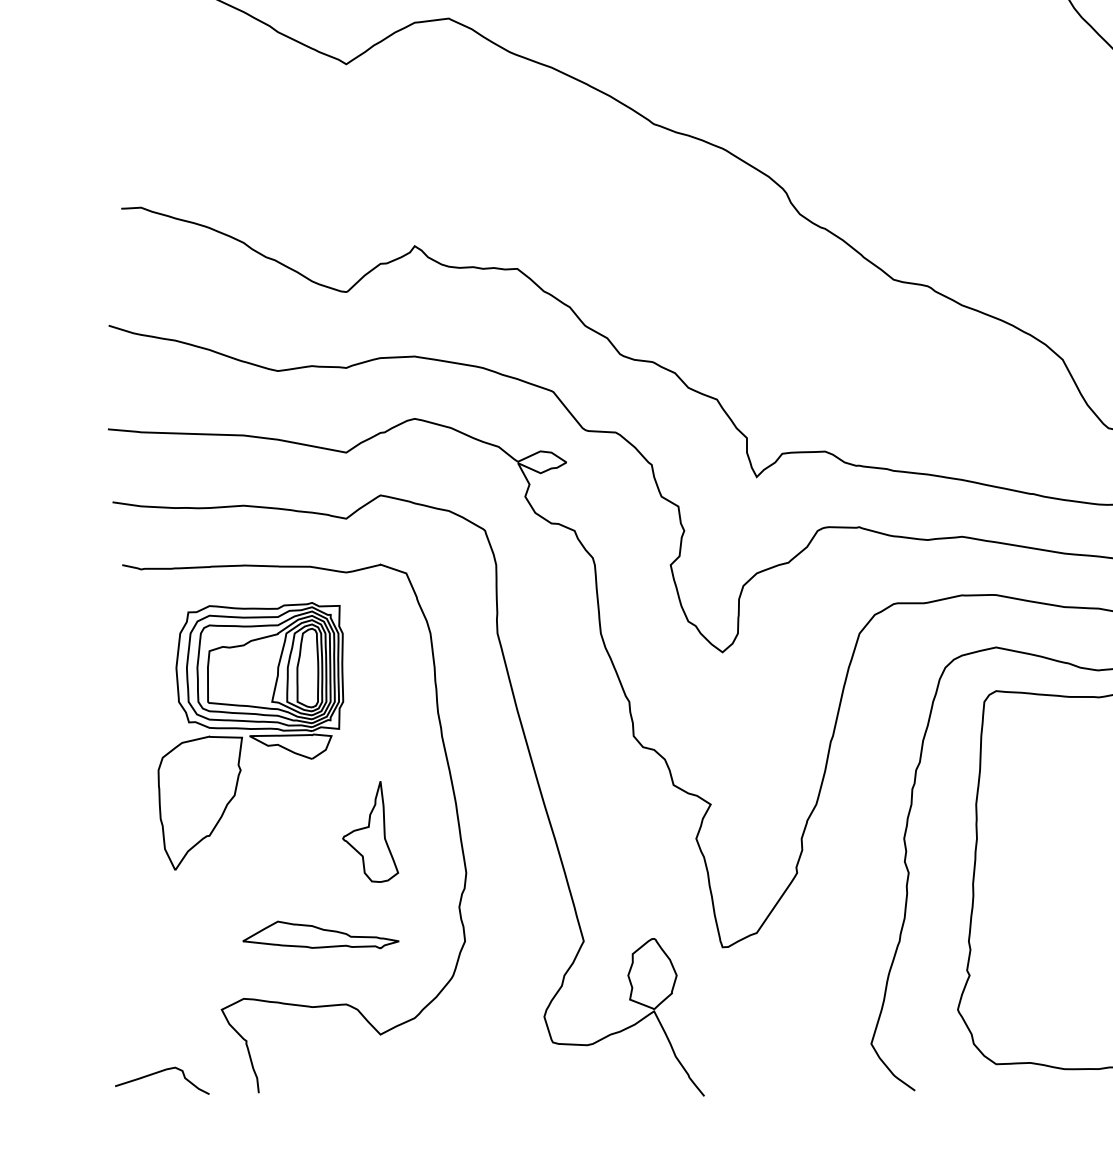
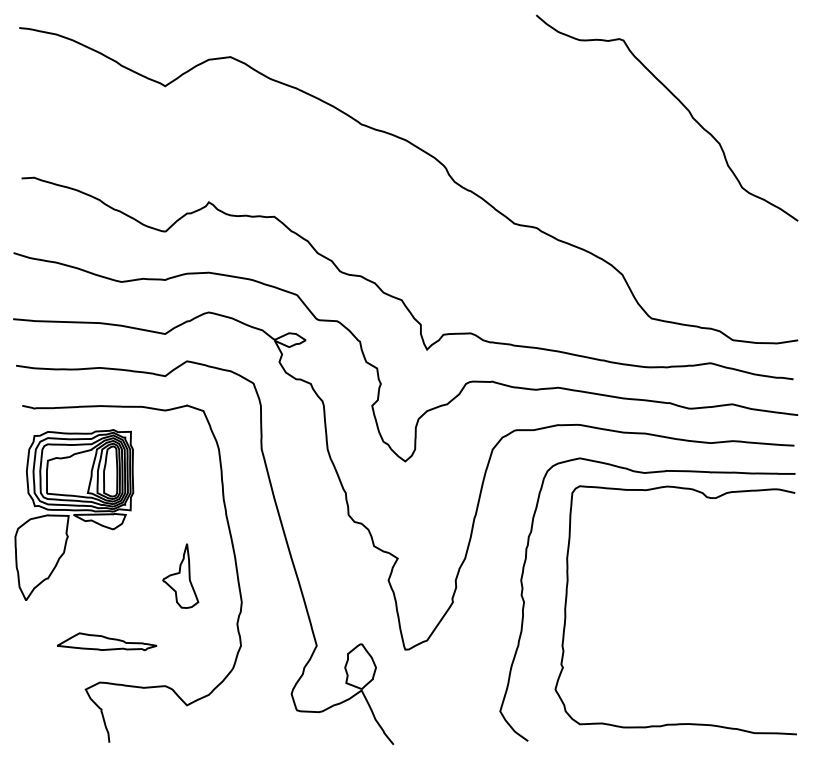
part: (251, 735) -> (74, 514), moved
part: (320, 934) -> (106, 641), moved
curve: (158, 1073) -> (45, 730), removed

